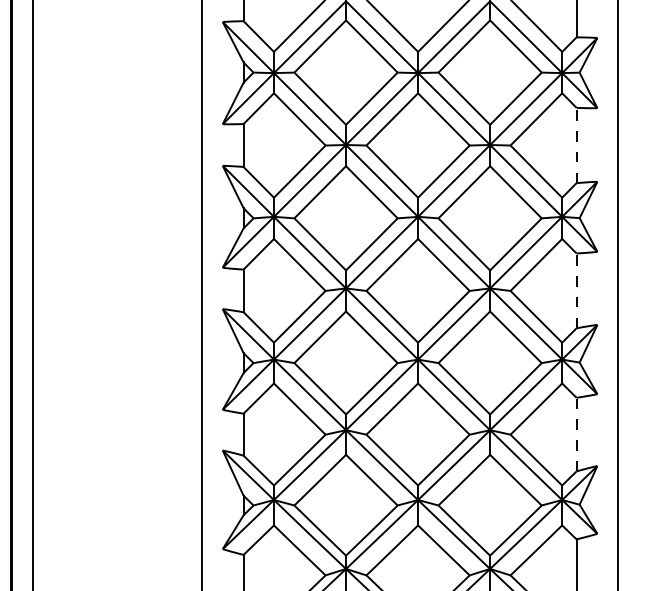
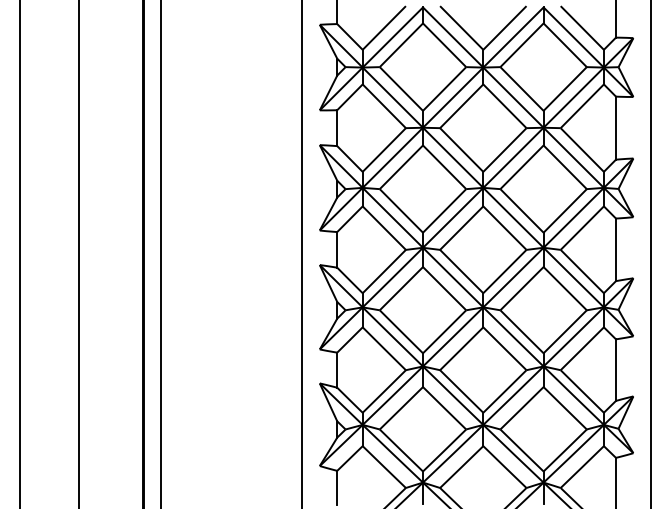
line: (576, 145) -> (615, 128), dashed -> solid
line: (576, 290) -> (615, 249), dashed -> solid
line: (576, 435) -> (615, 370), dashed -> solid

